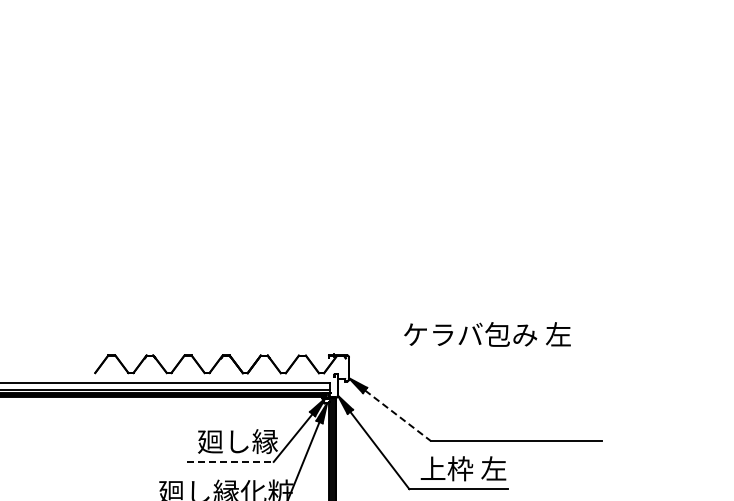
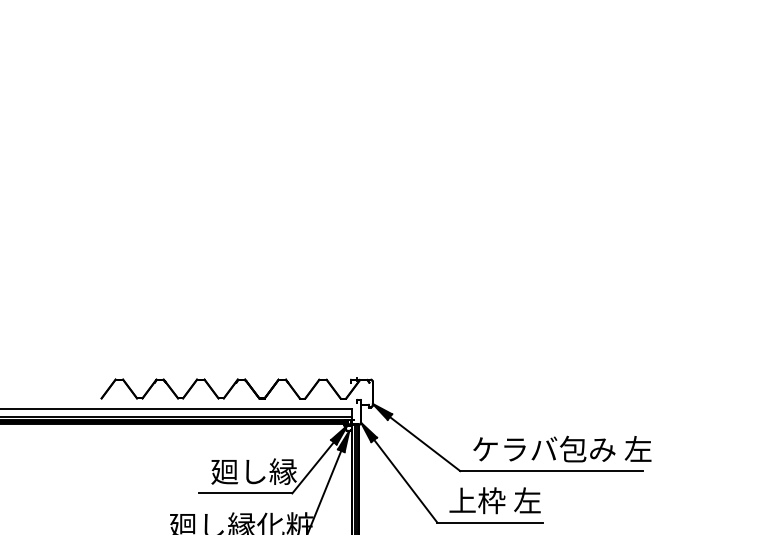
text: (487, 334) -> (562, 449), moved
line: (397, 415) -> (424, 443), dashed -> solid
line: (230, 461) -> (246, 492), dashed -> solid

